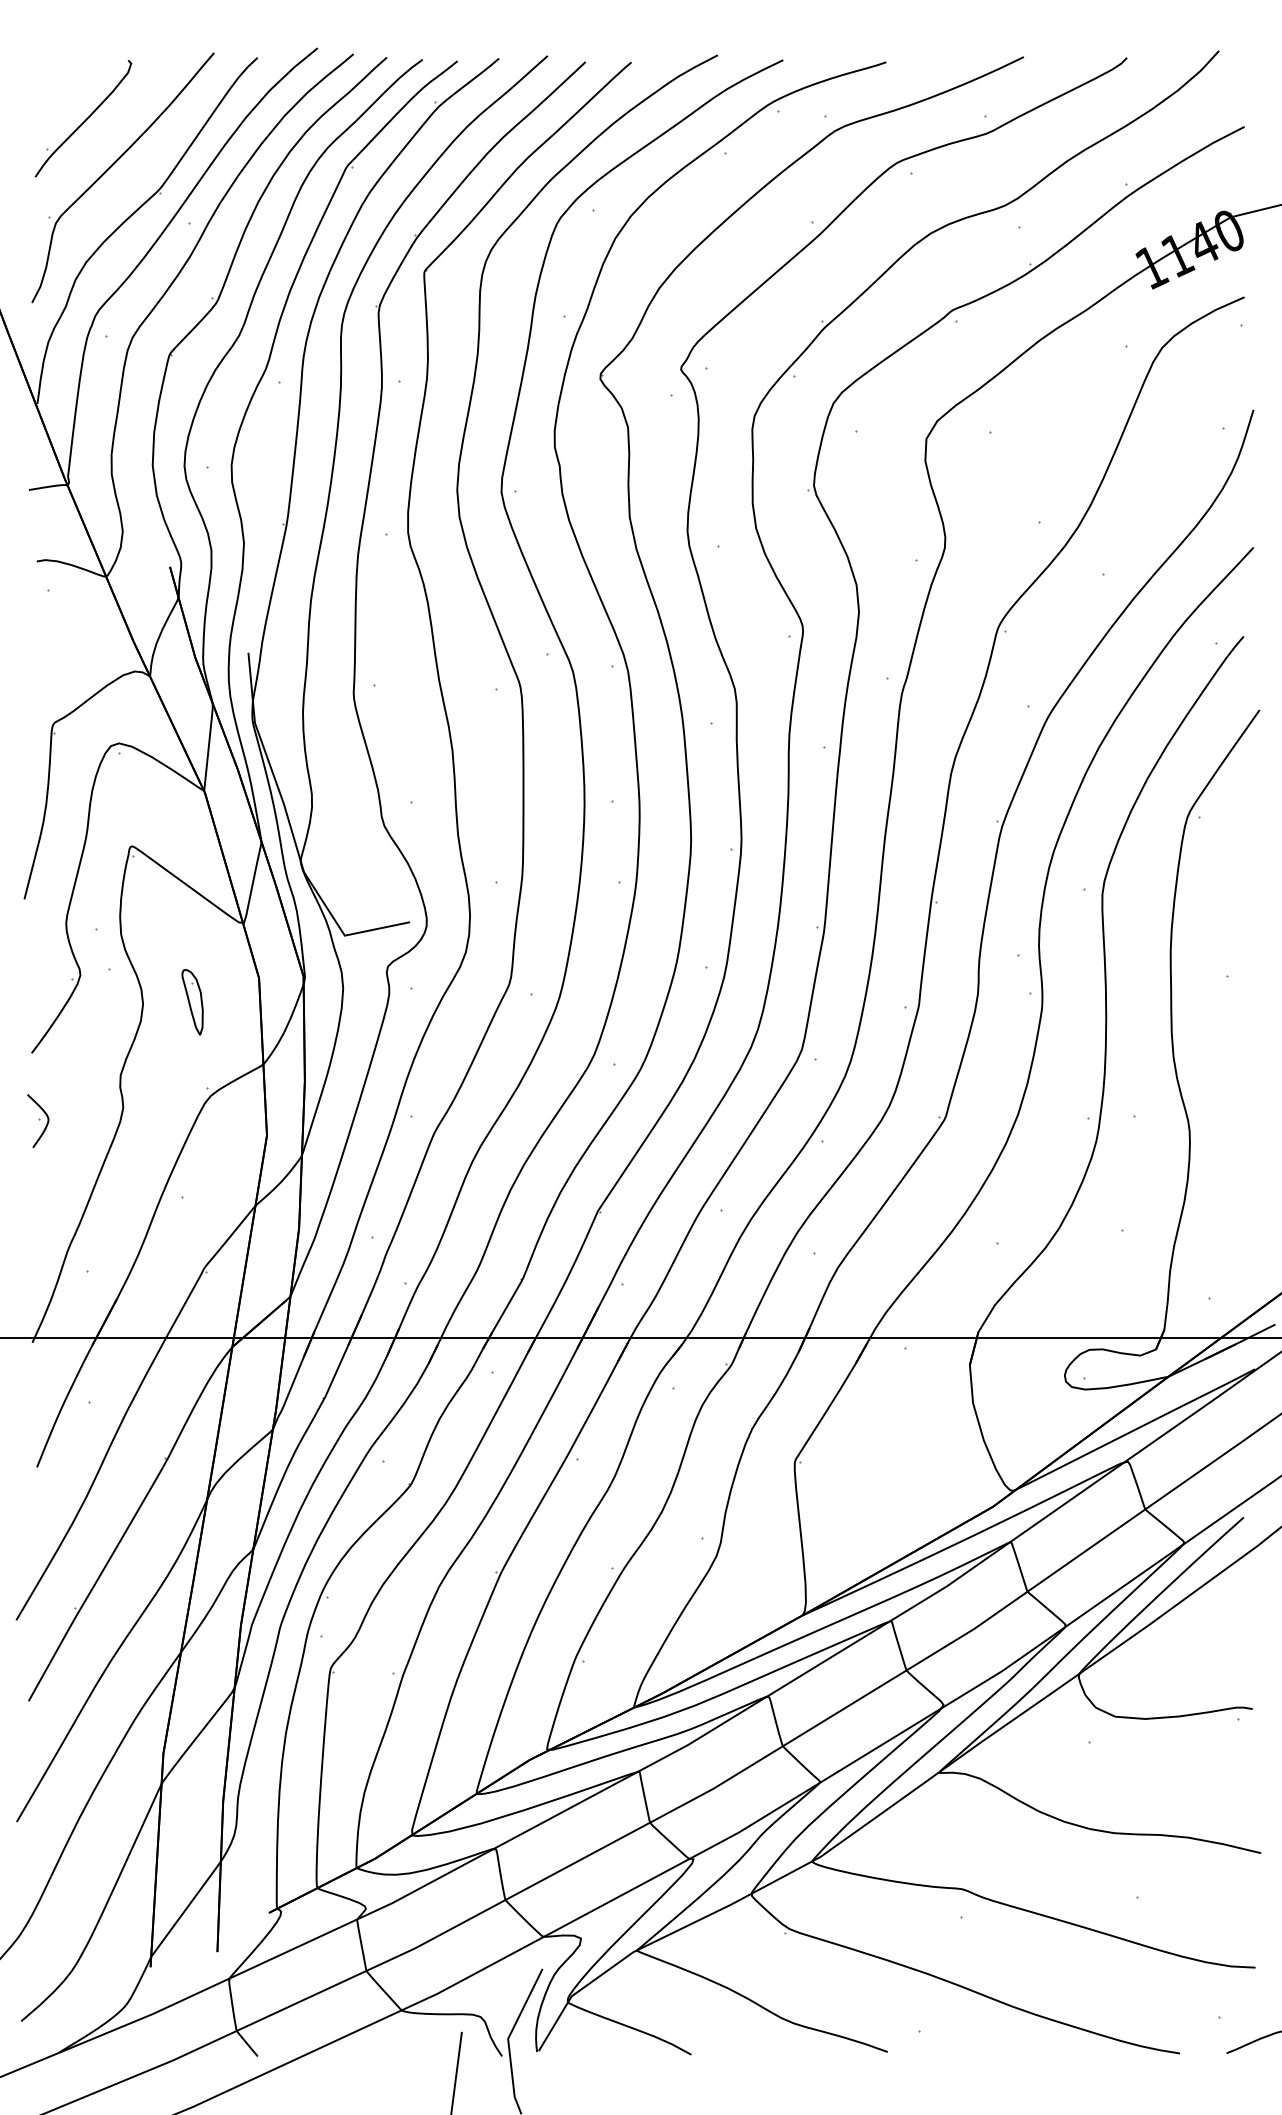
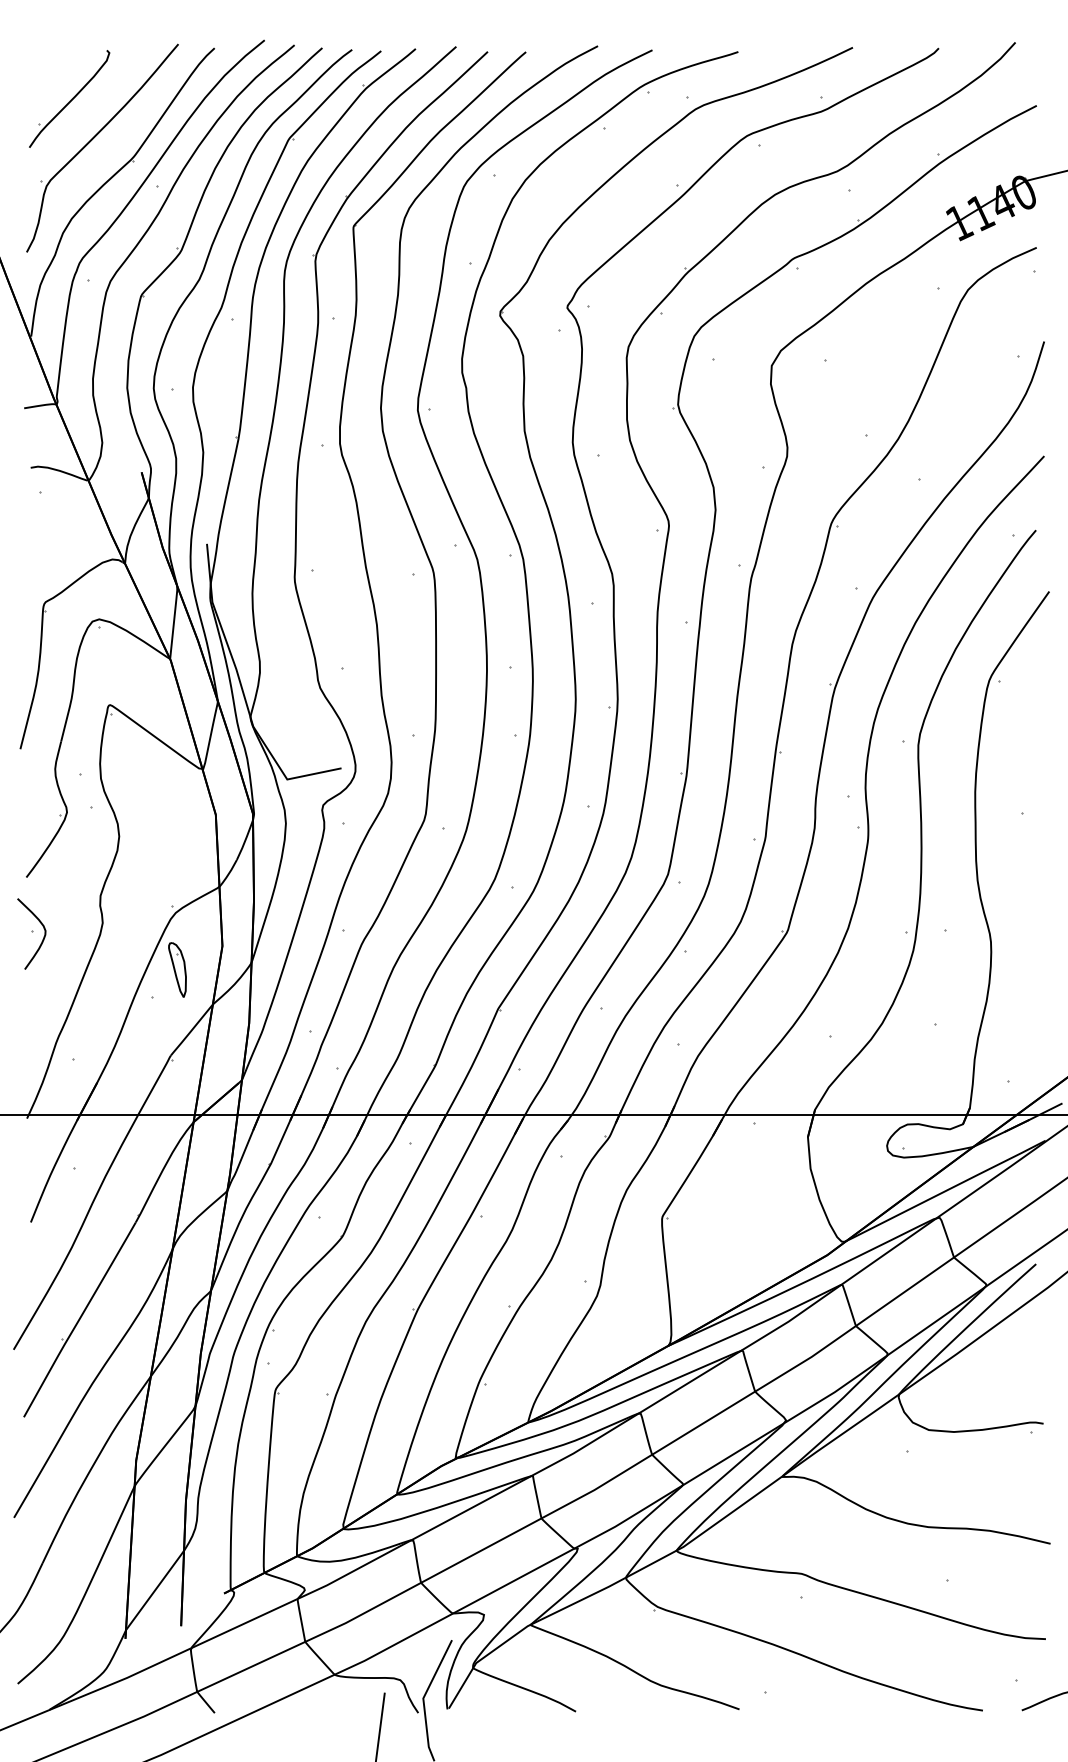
part: (192, 1001) -> (177, 969), moved
part: (37, 1120) -> (31, 933), size x1.6

